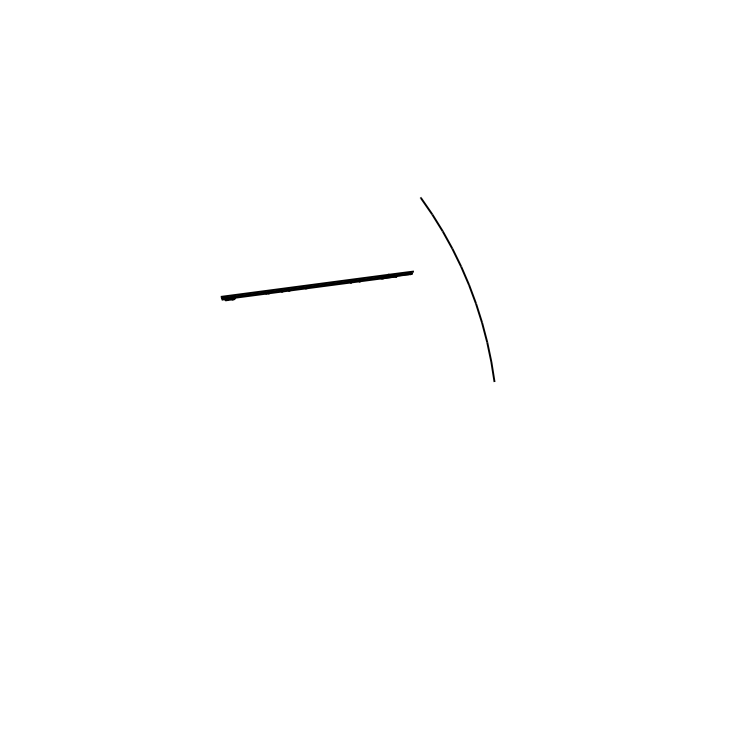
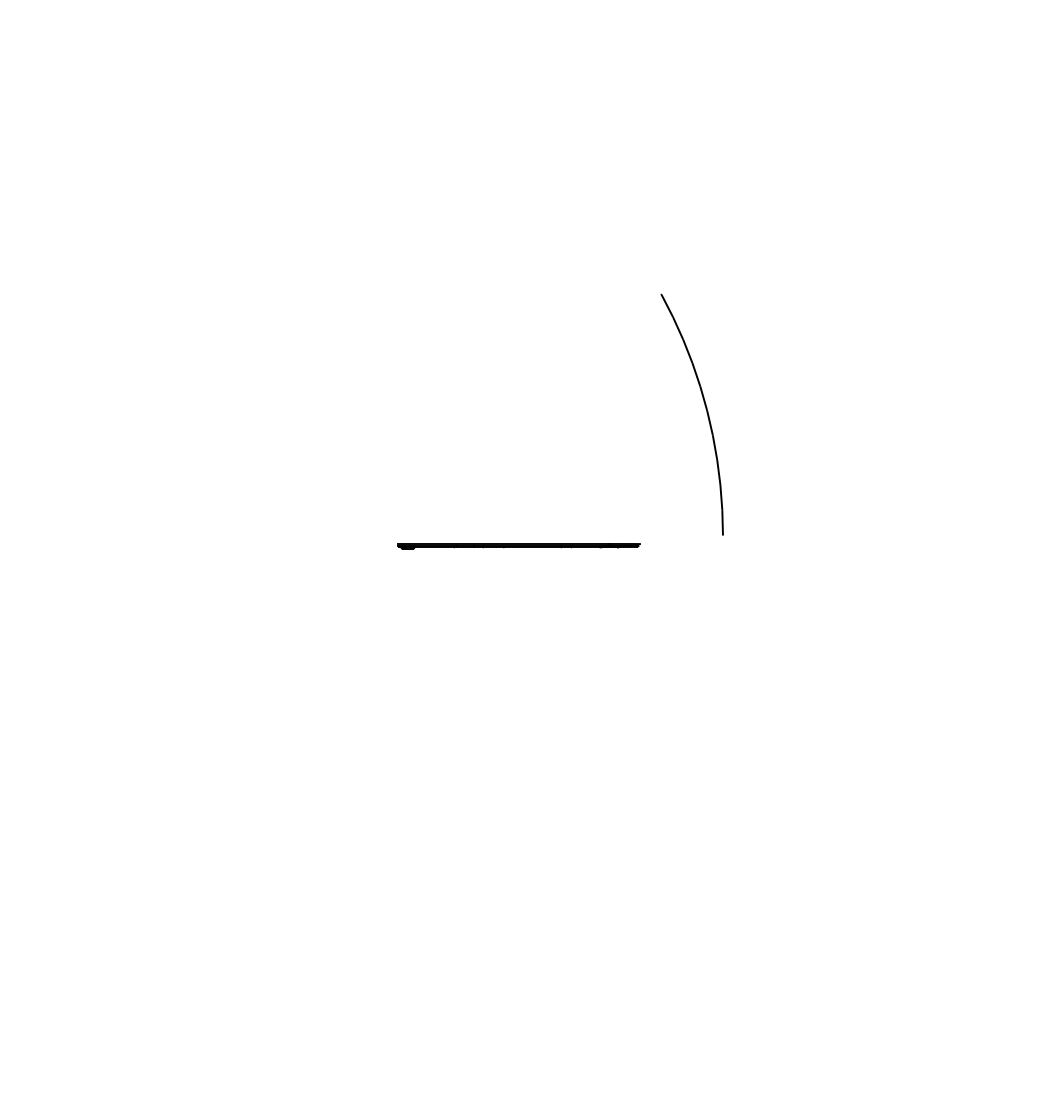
arc: (467, 284) -> (705, 409), moved

